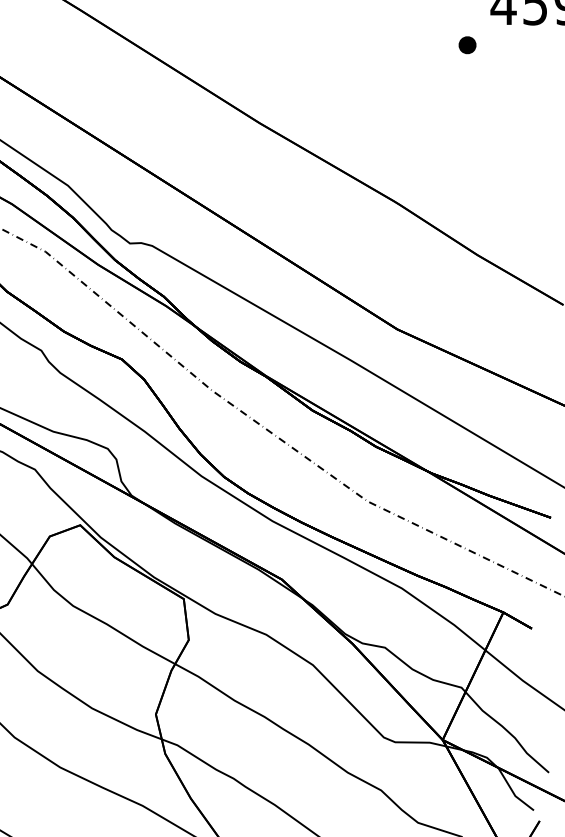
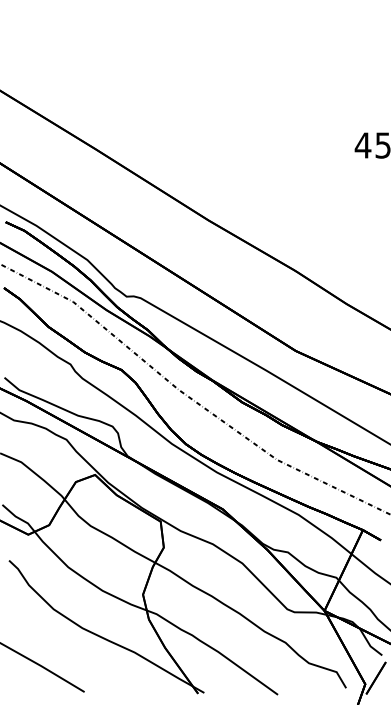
part: (466, 44) -> (339, 170), removed

